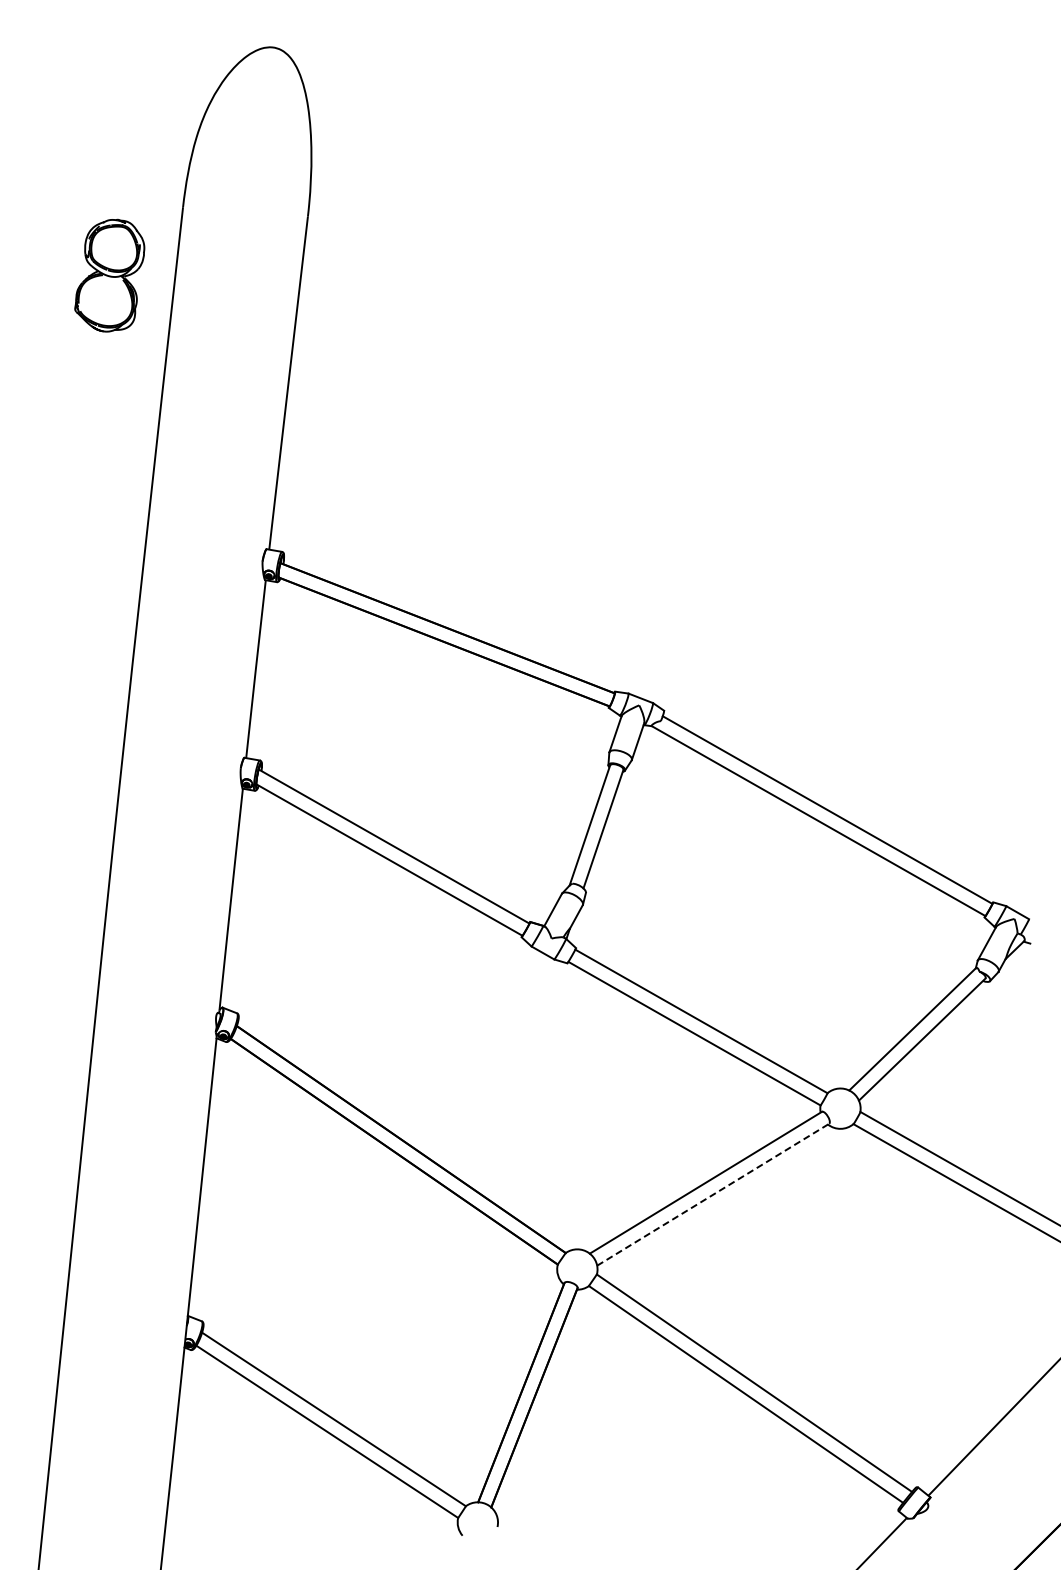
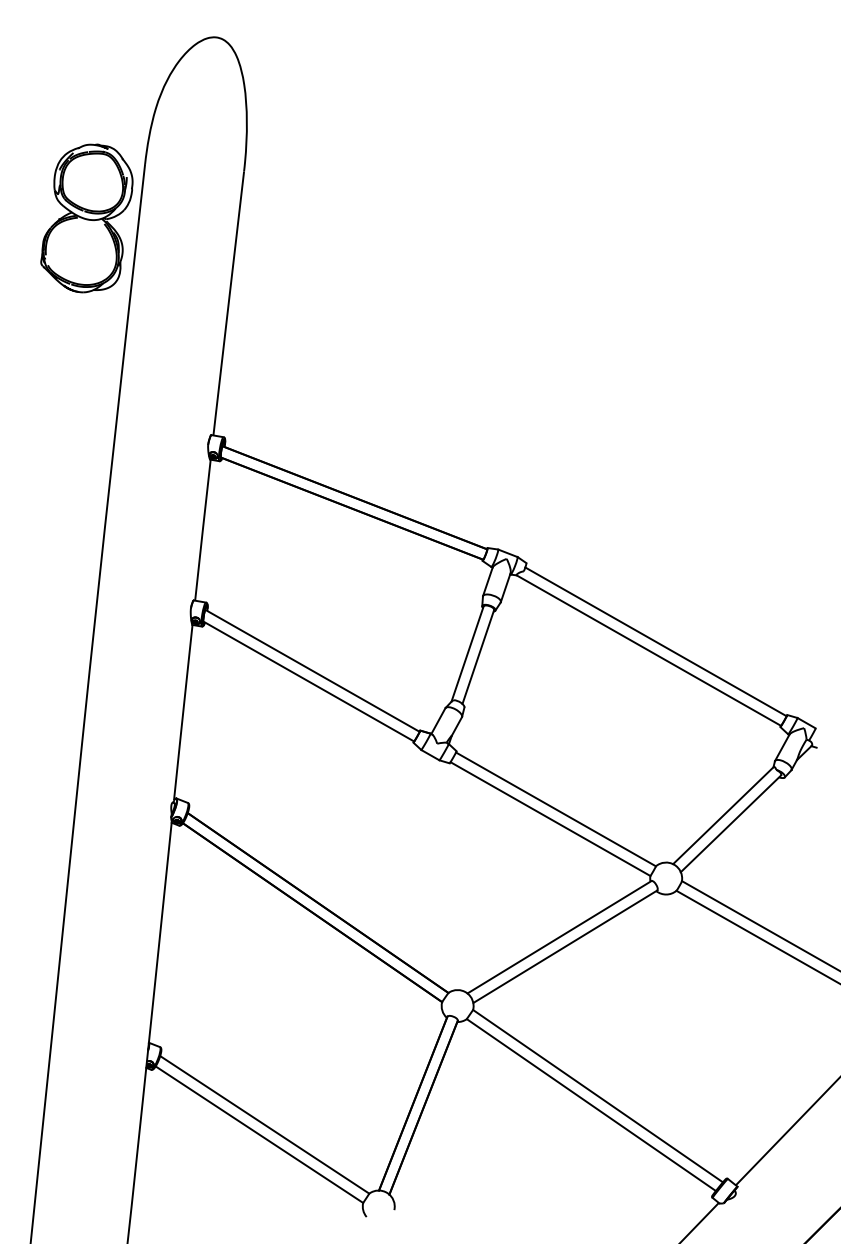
part: (109, 275) -> (86, 218), size x1.67
line: (713, 1194) -> (565, 946), dashed -> solid

